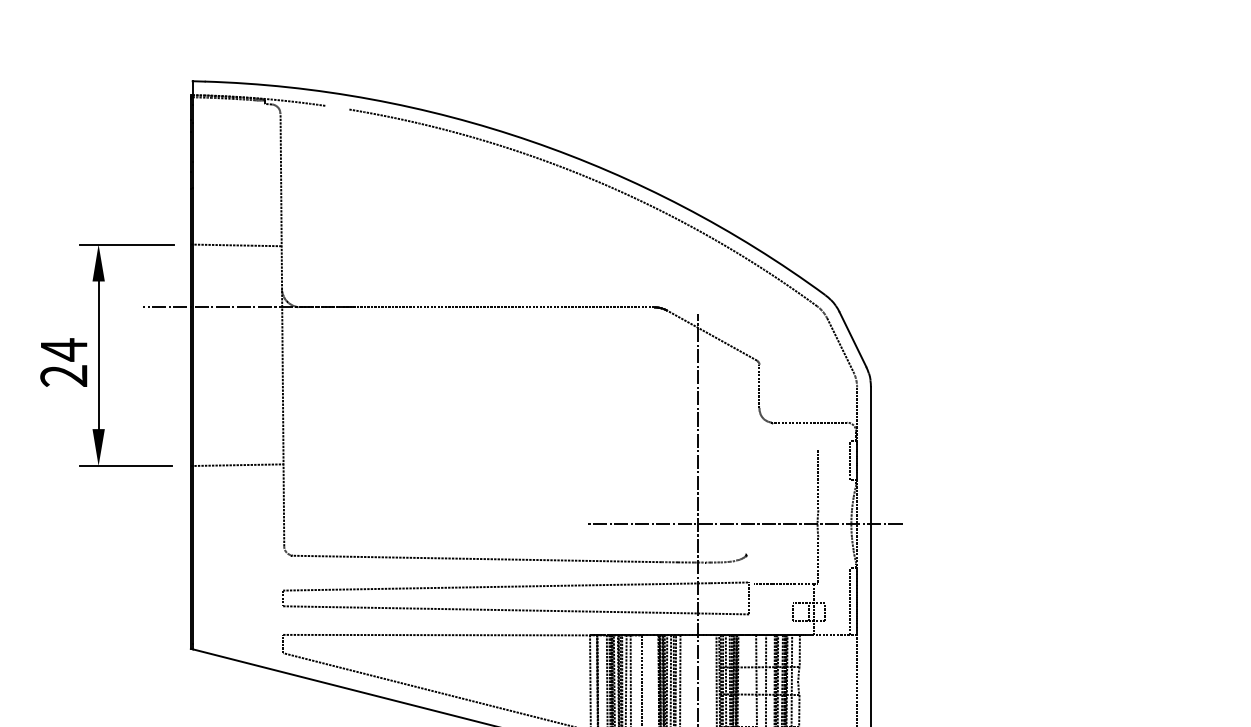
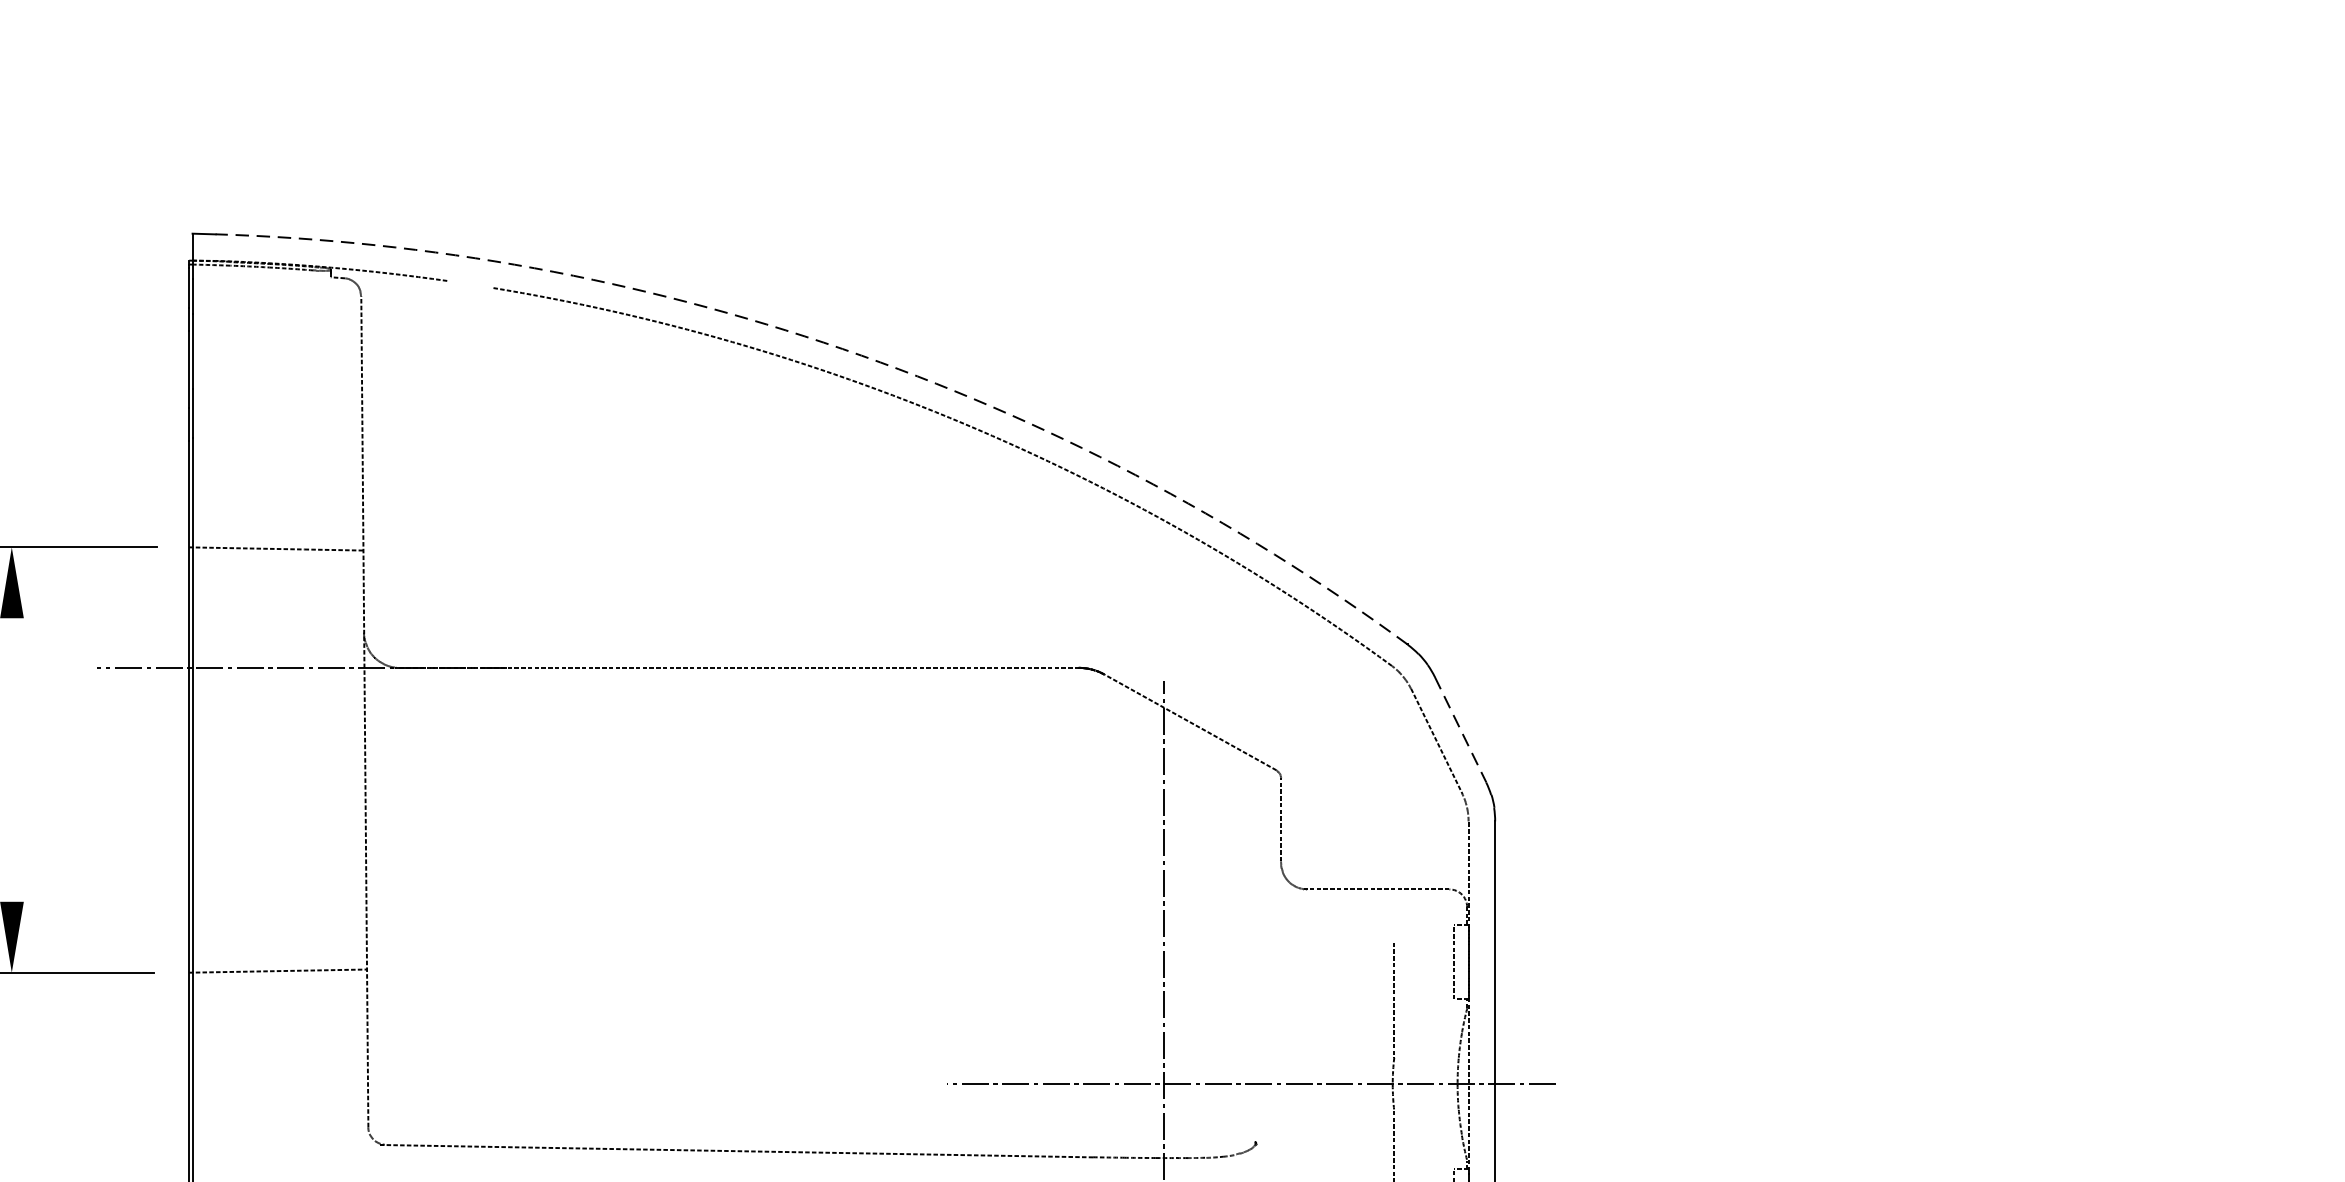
arc: (531, 141) -> (843, 349), solid -> dashed
line: (853, 339) -> (1461, 729), solid -> dashed
line: (98, 355) -> (11, 760), removed

